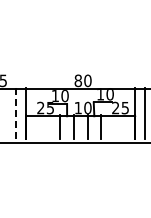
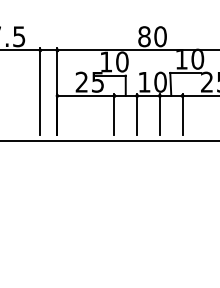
line: (16, 113) -> (41, 91), dashed -> solid

